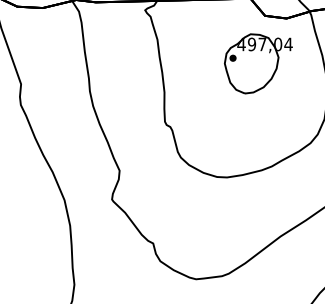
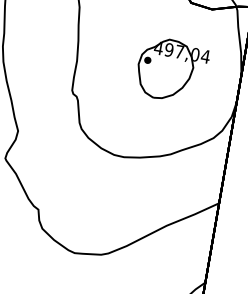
part: (258, 63) -> (172, 70), moved

